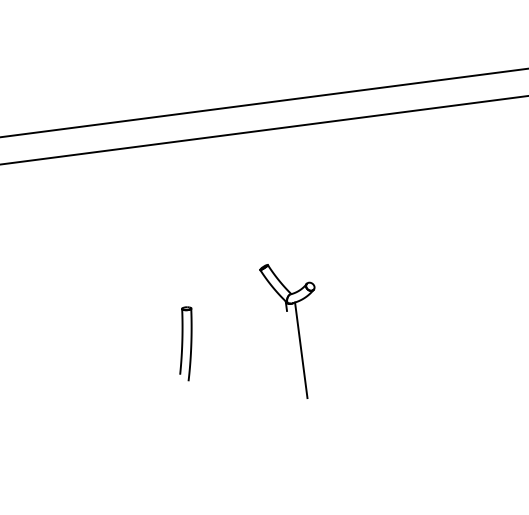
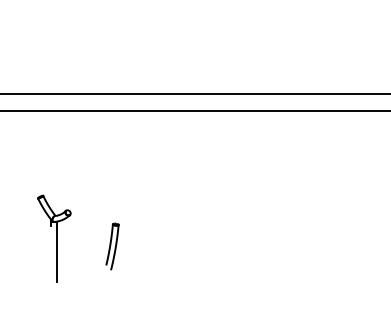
part: (294, 329) -> (54, 238), moved
part: (186, 343) -> (112, 246), moved

